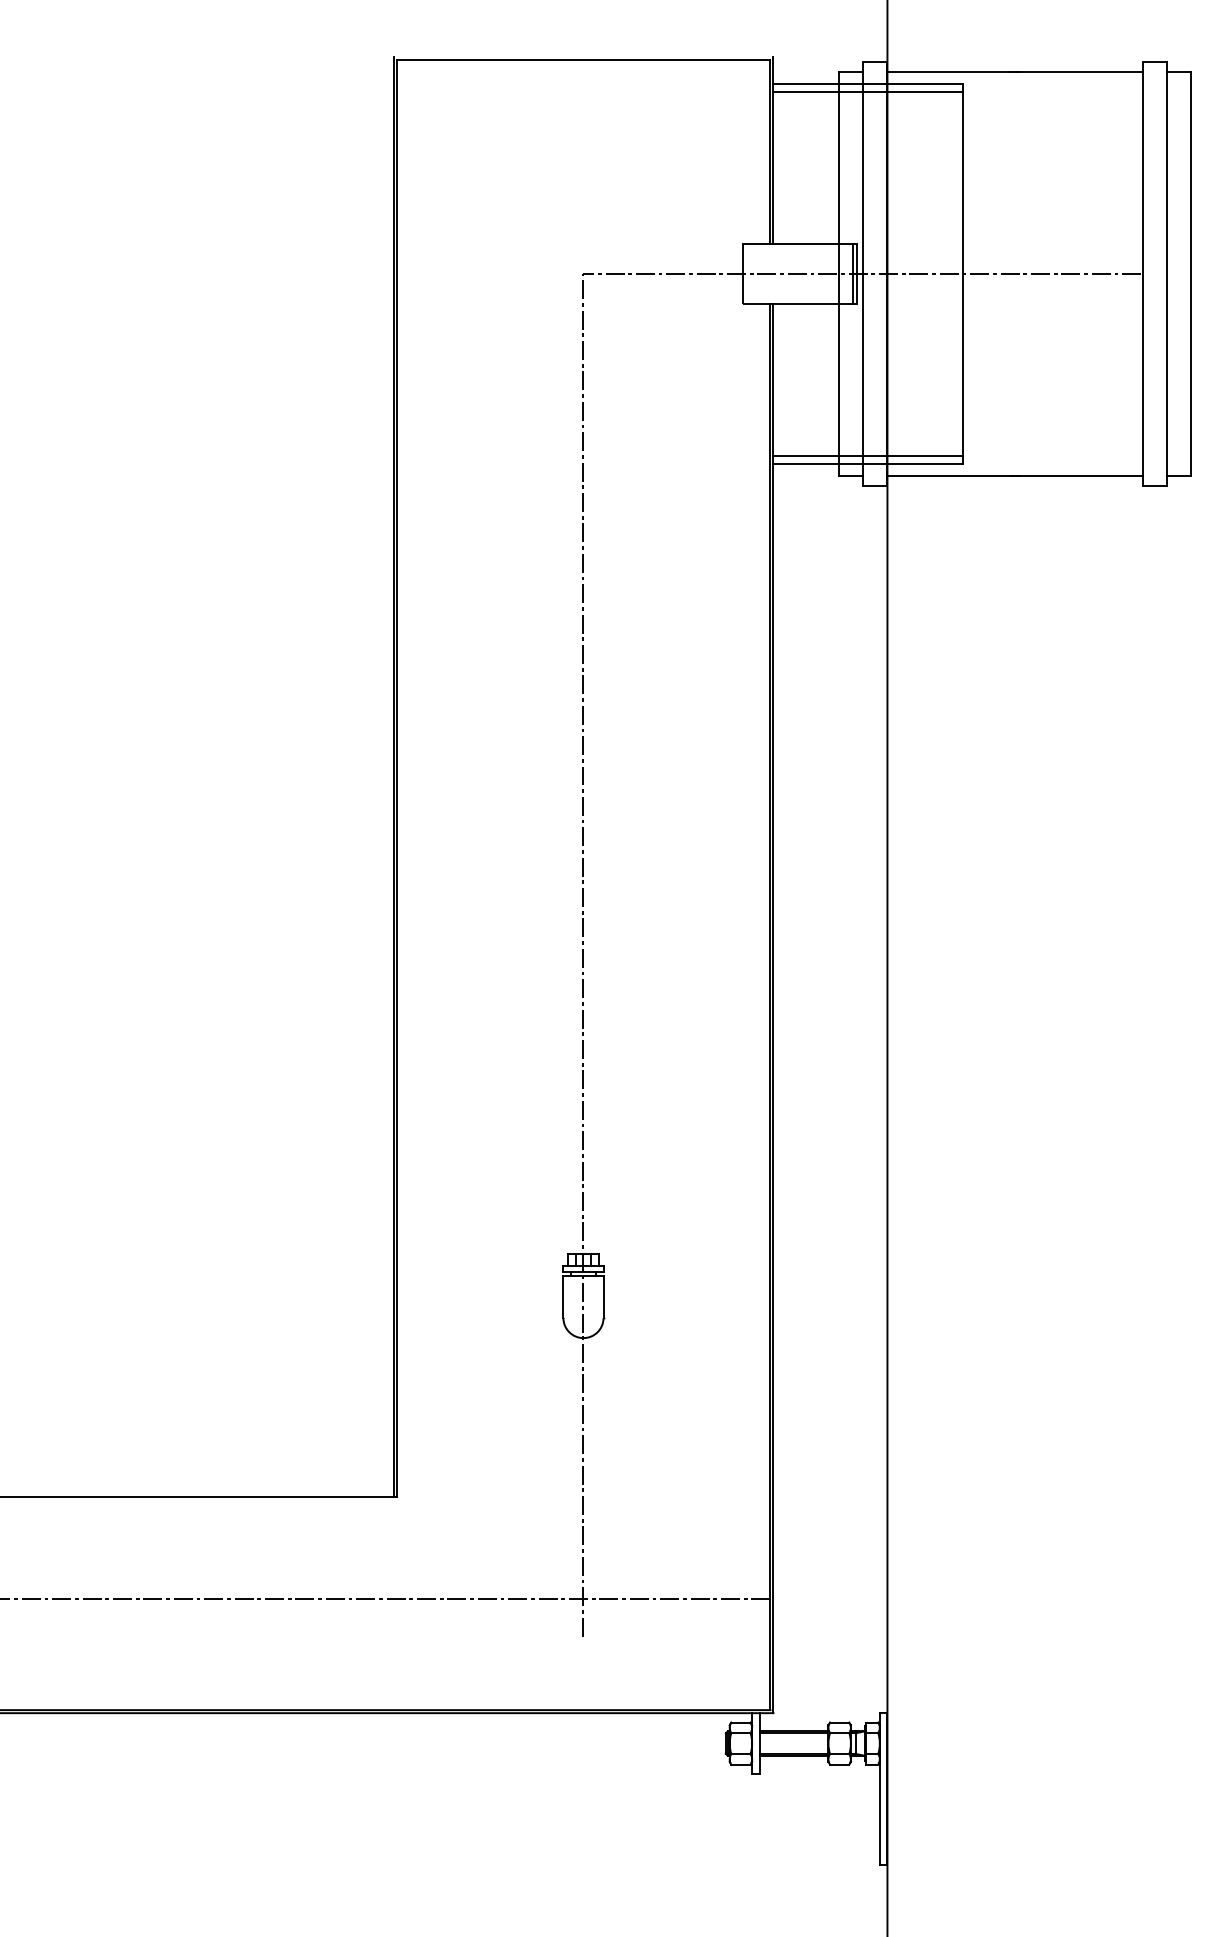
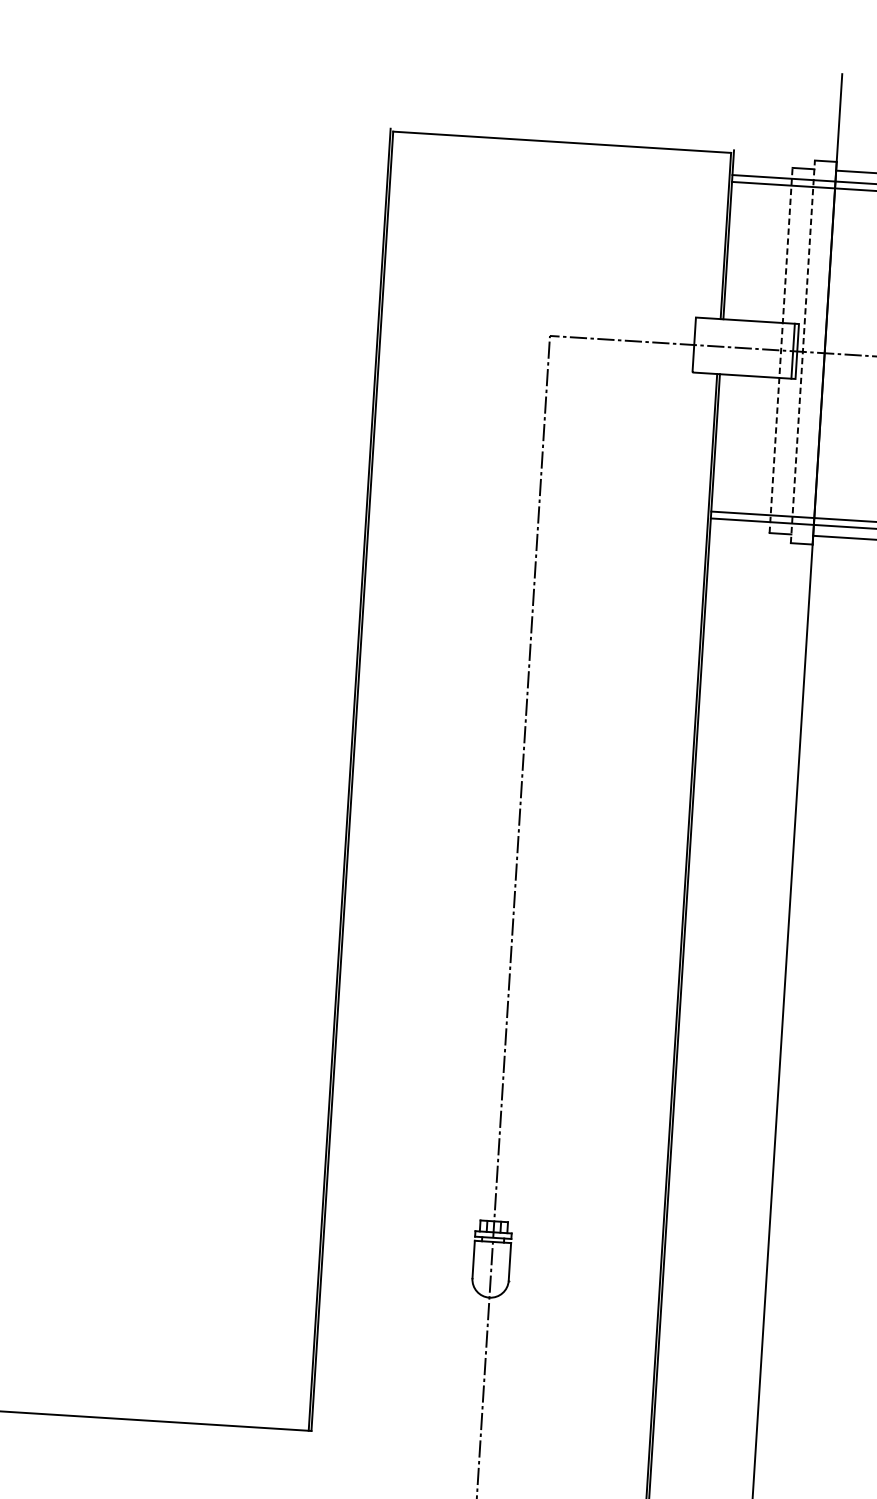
line: (839, 273) -> (781, 350), solid -> dashed
line: (863, 273) -> (803, 351), solid -> dashed

